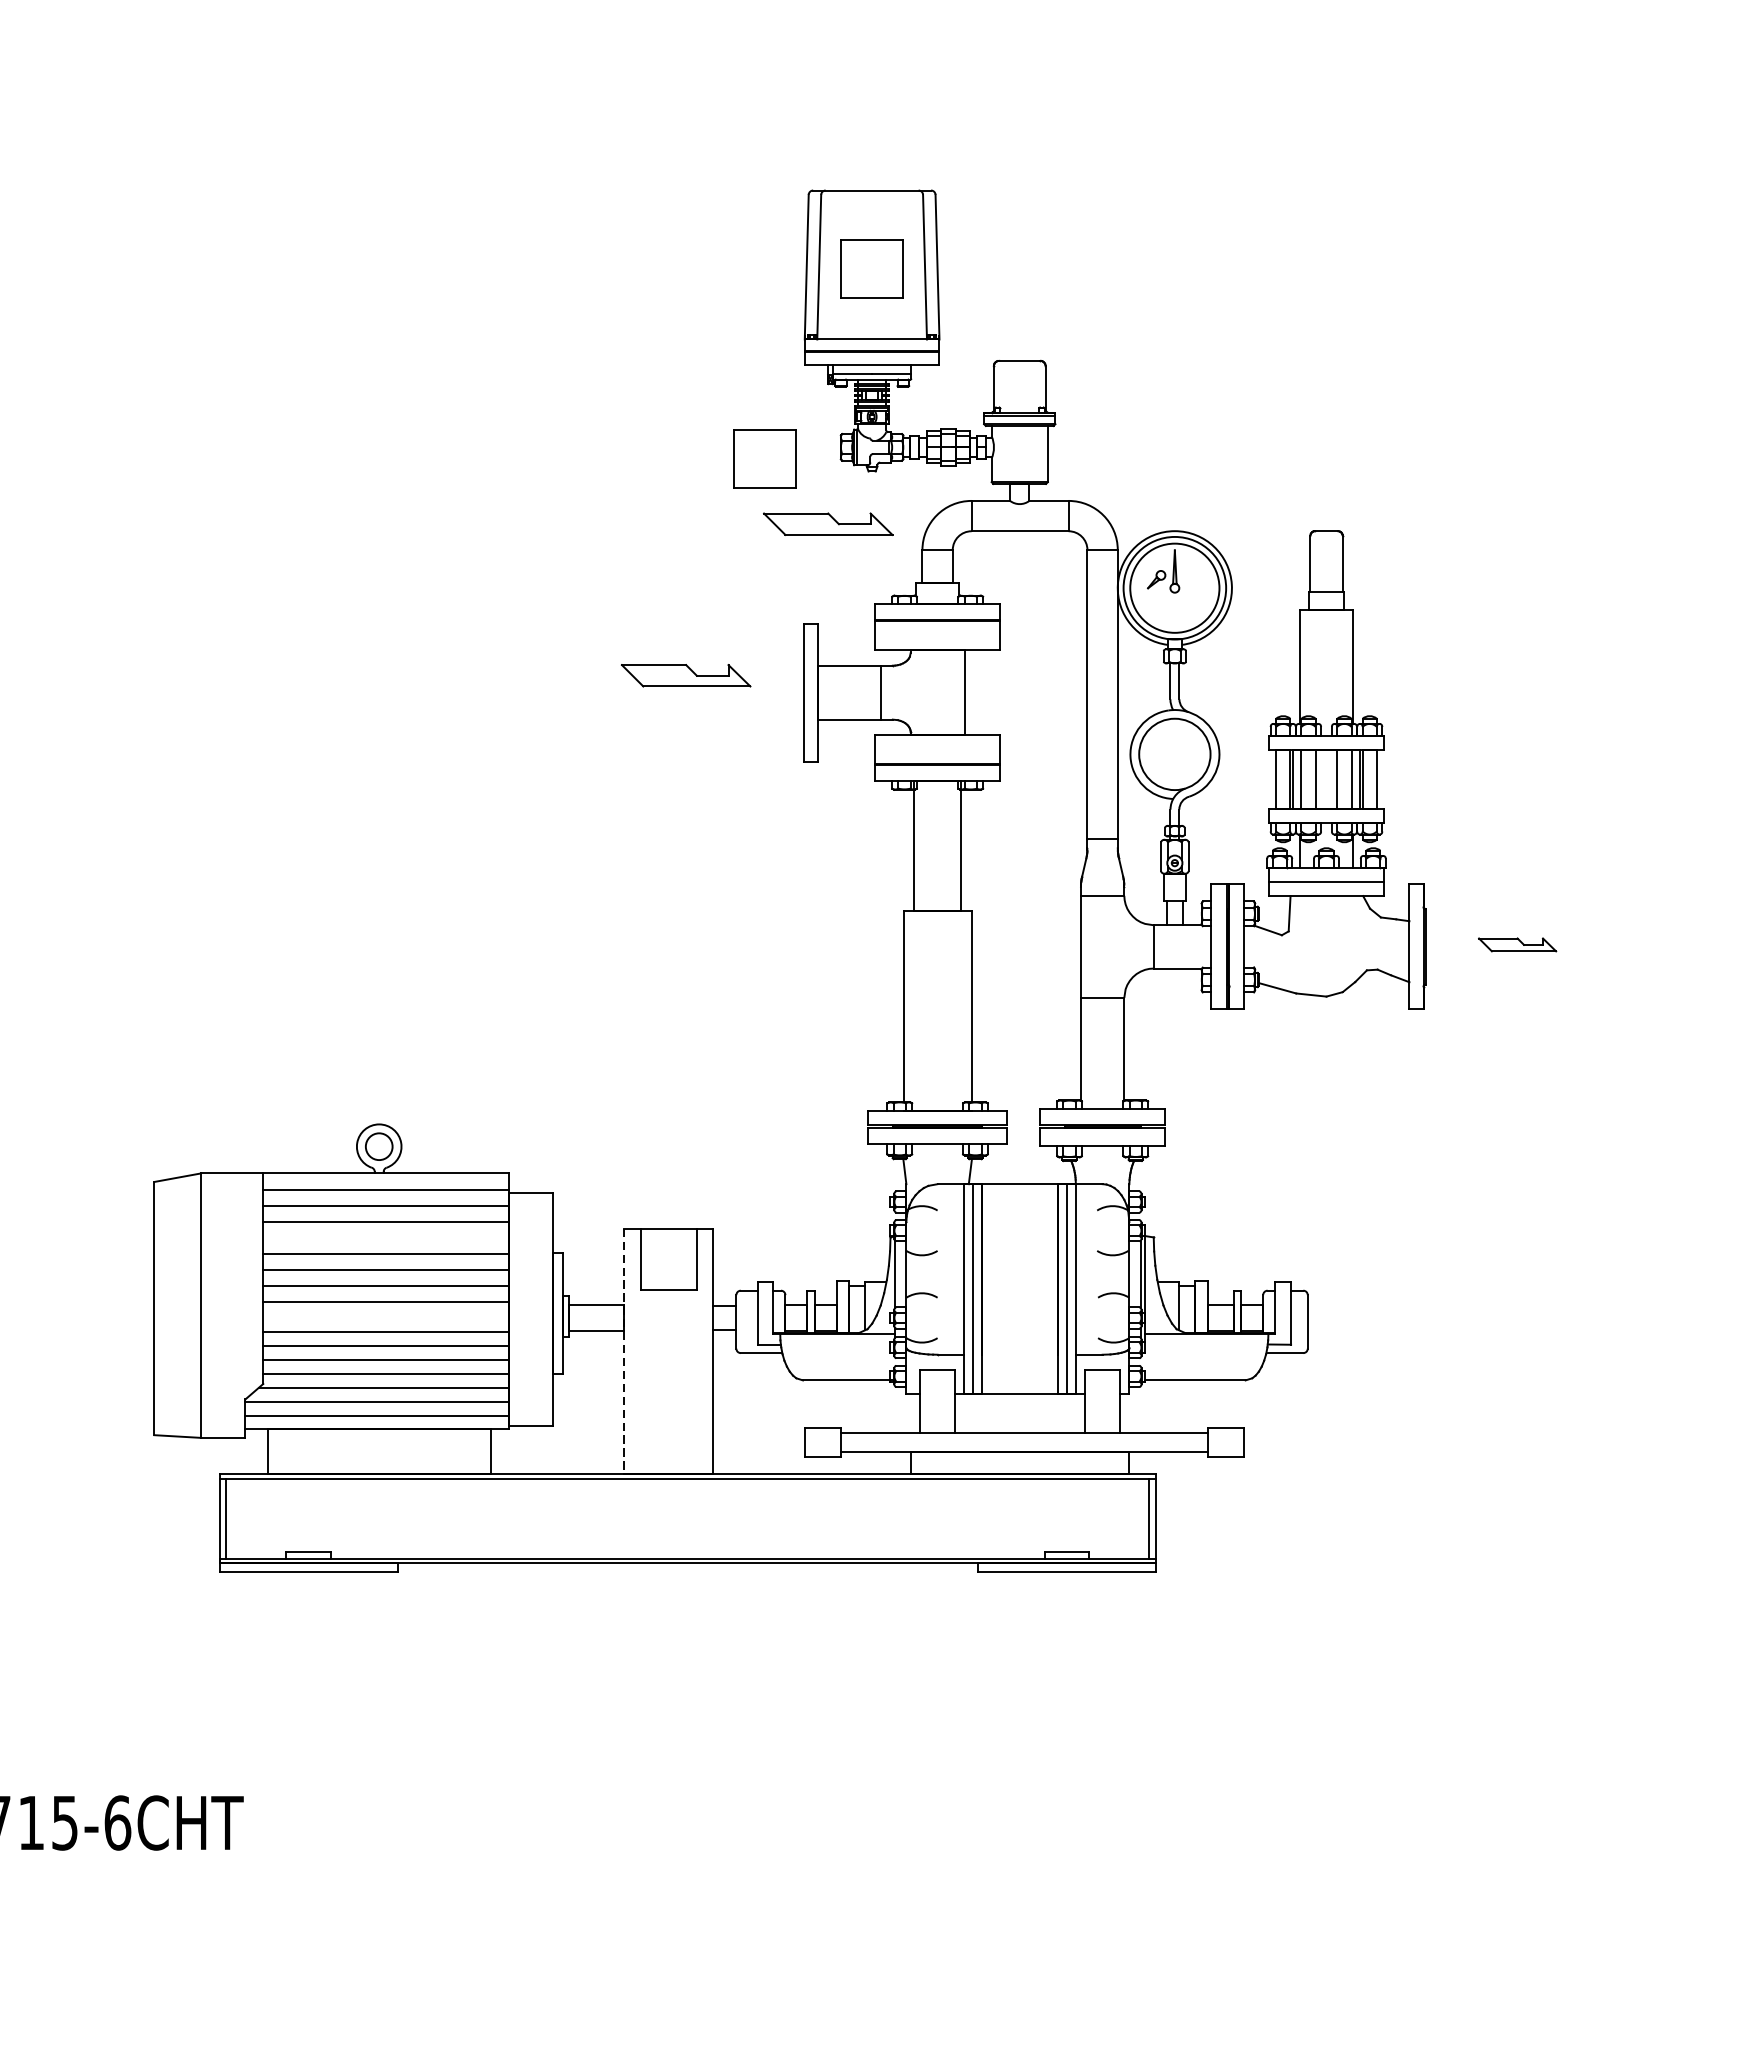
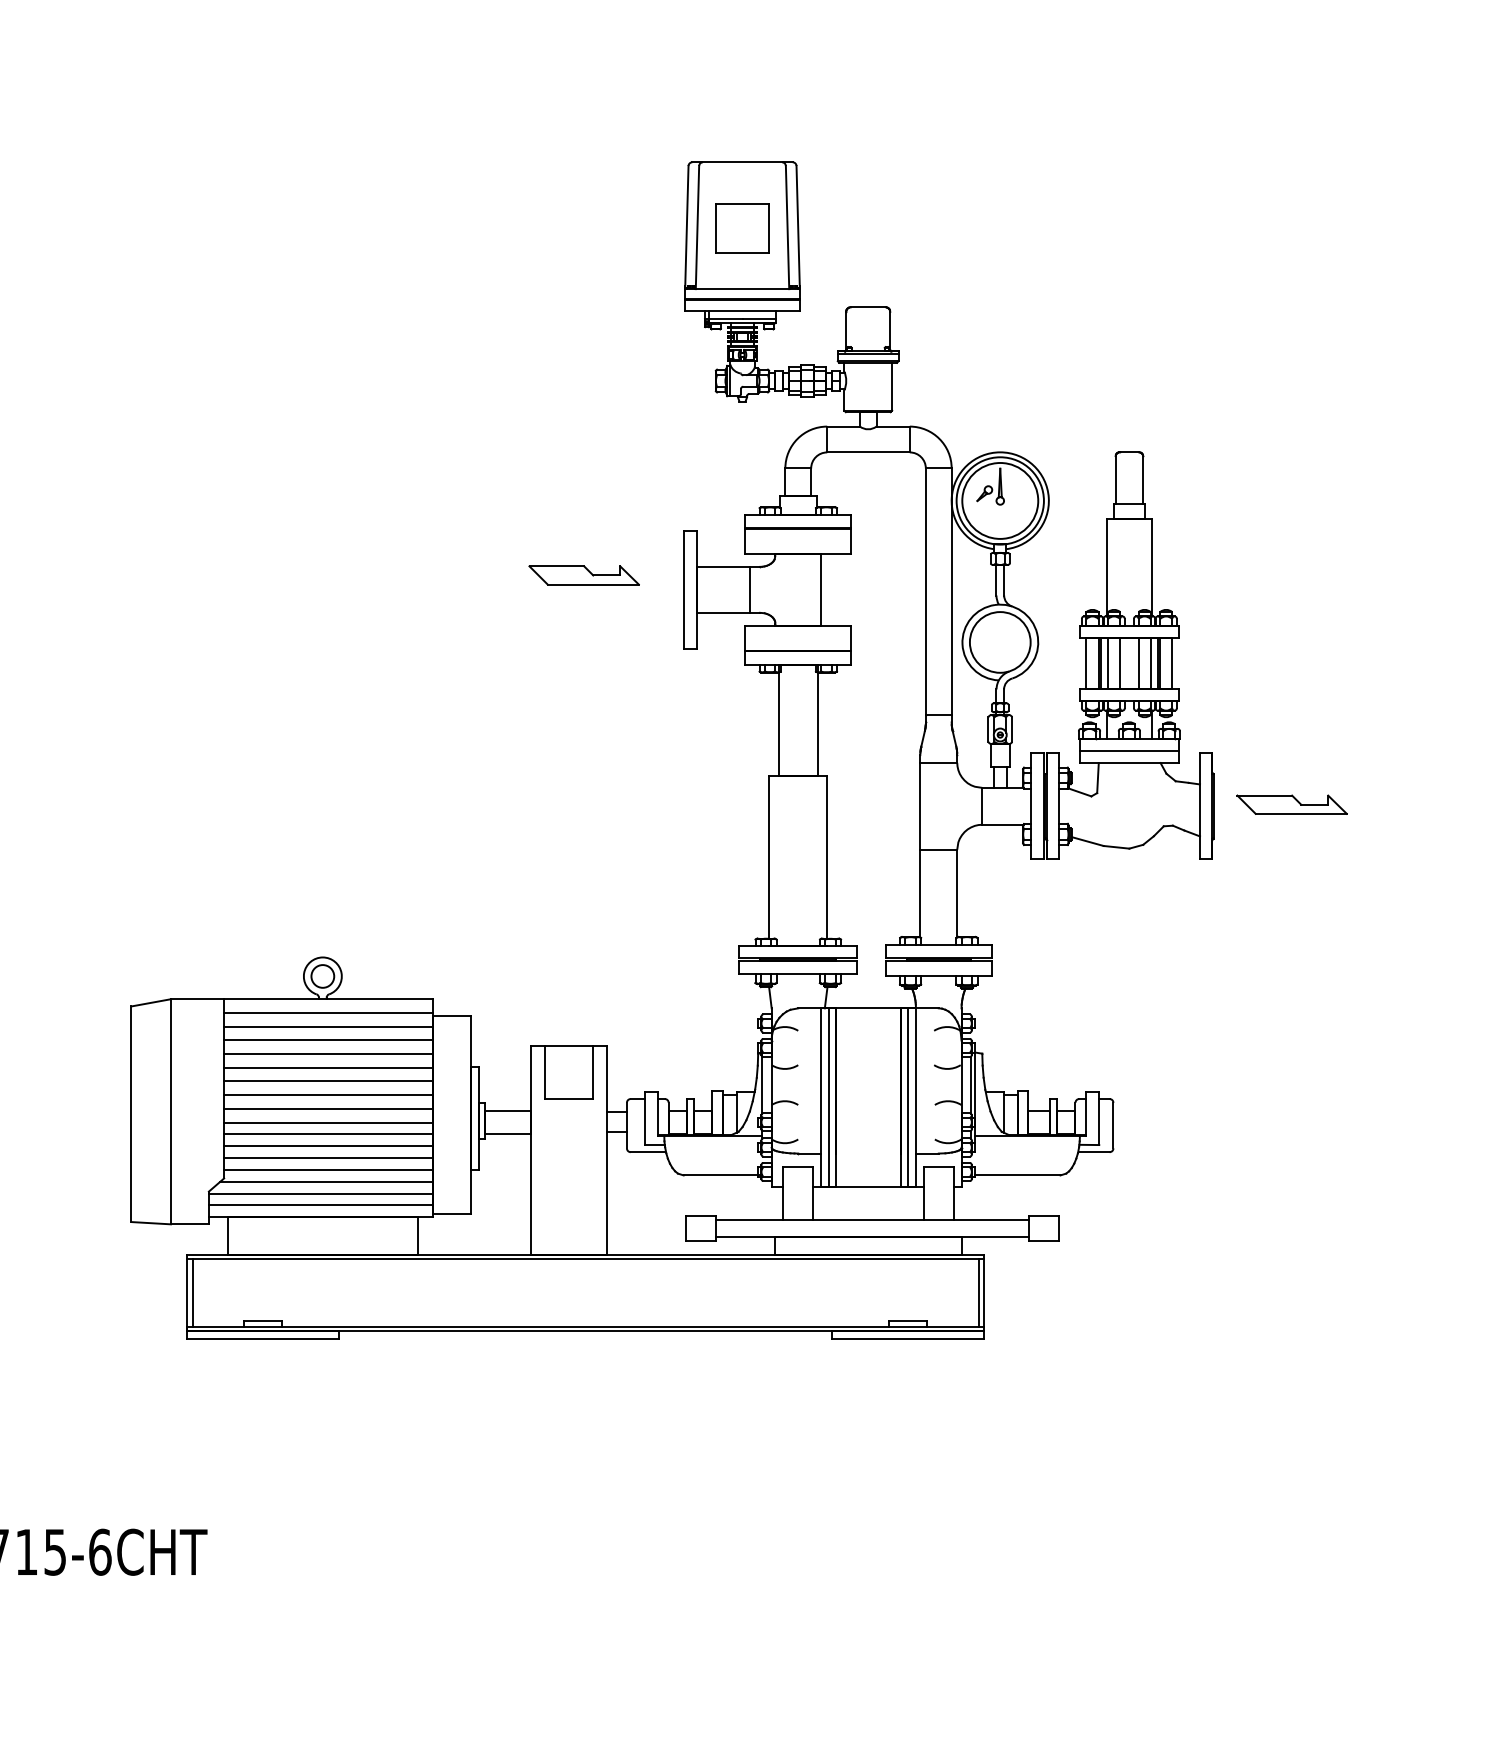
part: (765, 458) -> (651, 390), removed
part: (827, 524) -> (704, 446), removed
part: (1516, 944) -> (1291, 804), size x1.67
line: (385, 1238) -> (328, 1054), added
line: (385, 1318) -> (328, 1122), added
line: (624, 1352) -> (531, 1151), dashed -> solid

